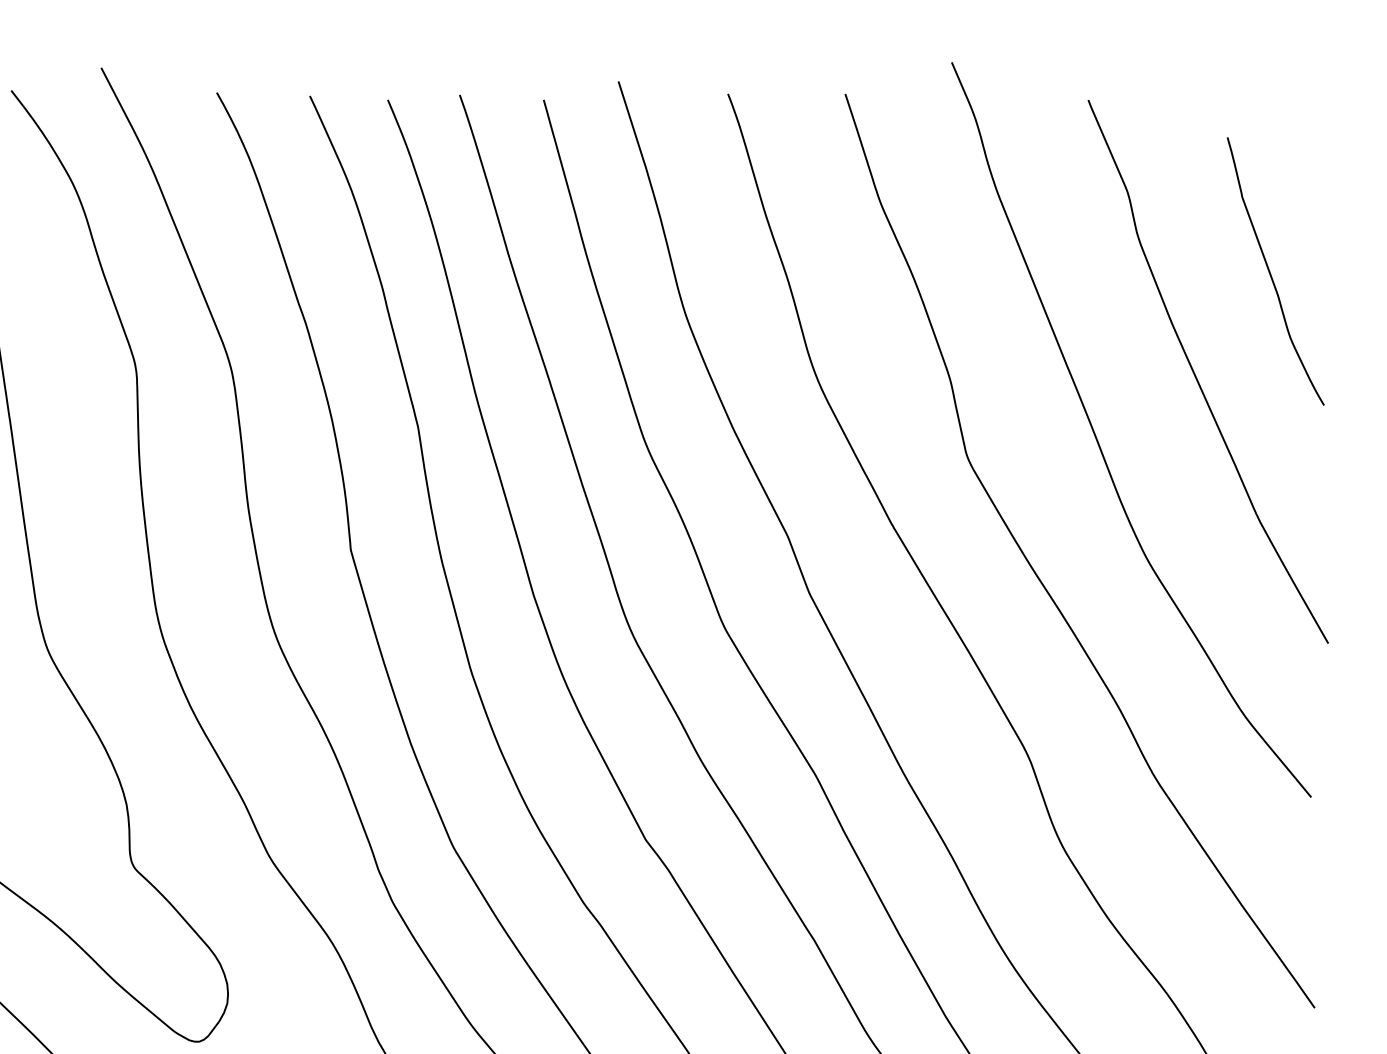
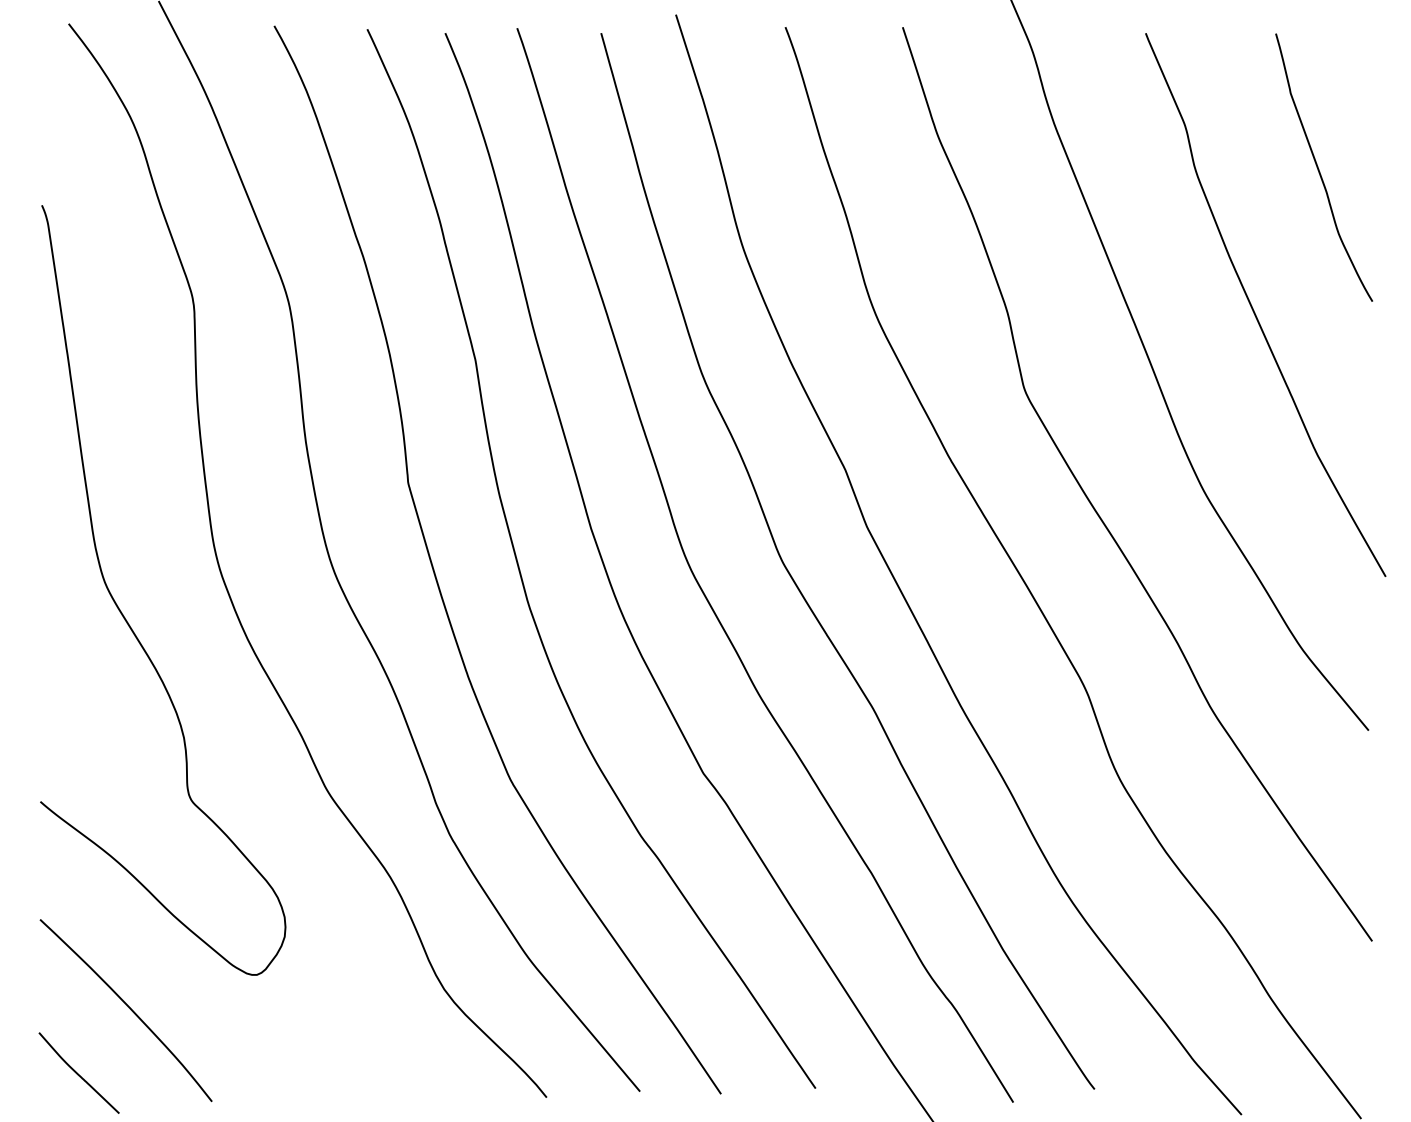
curve: (1271, 273) -> (1319, 169), moved

